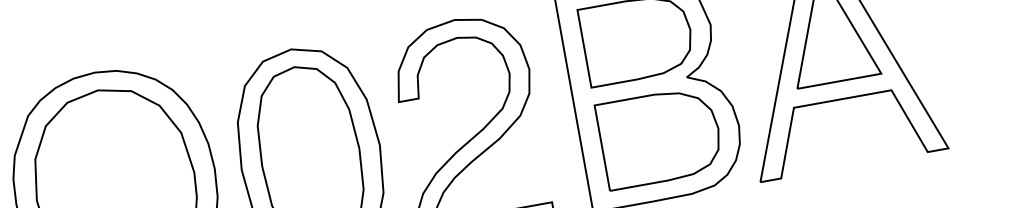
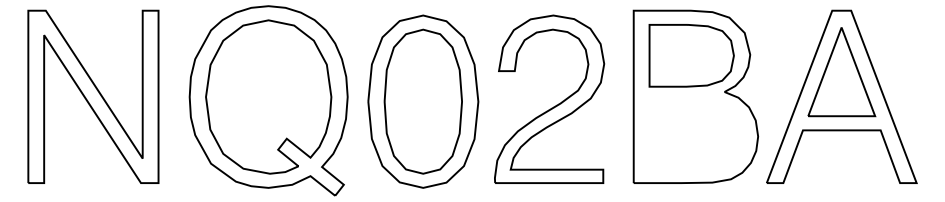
part: (659, 137) -> (695, 134), removed

